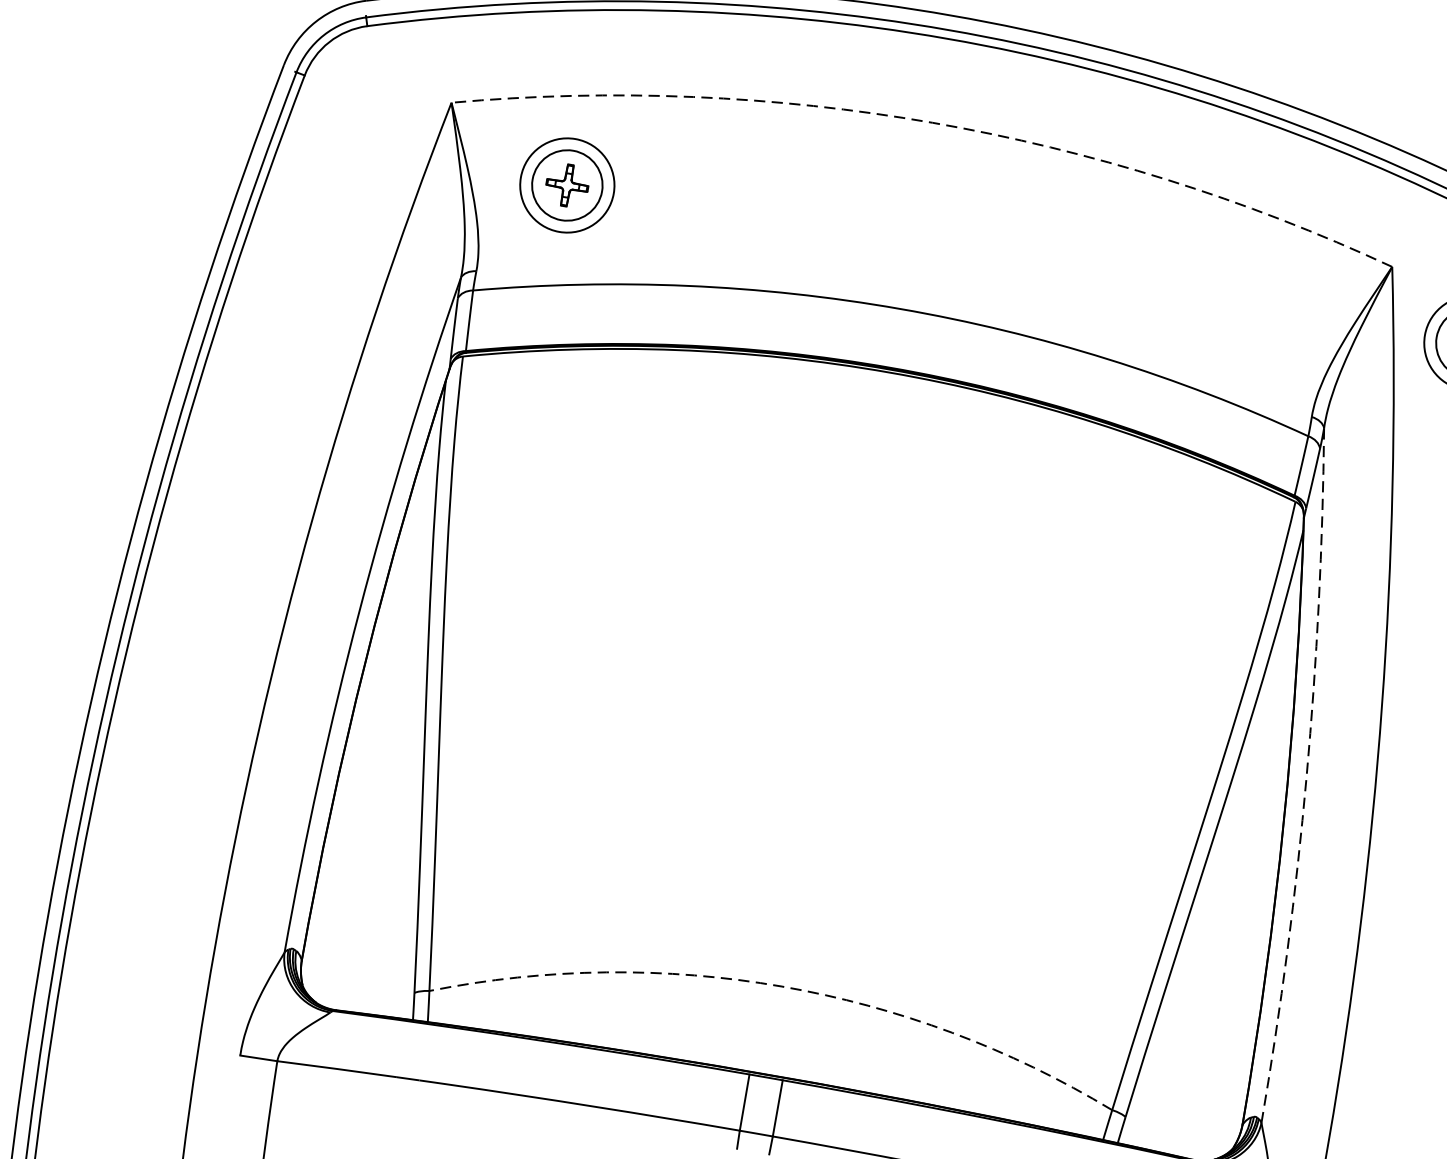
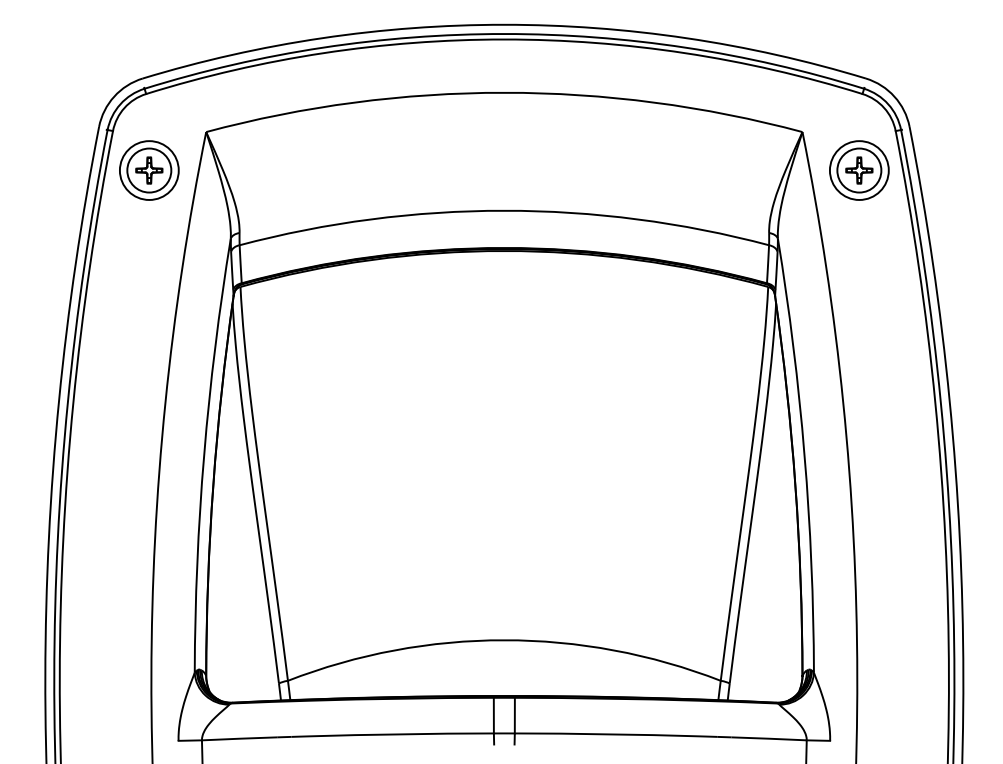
arc: (933, 122) -> (504, 92), dashed -> solid
part: (567, 185) -> (149, 170), moved
arc: (1306, 776) -> (804, 454), dashed -> solid
arc: (782, 986) -> (504, 640), dashed -> solid

